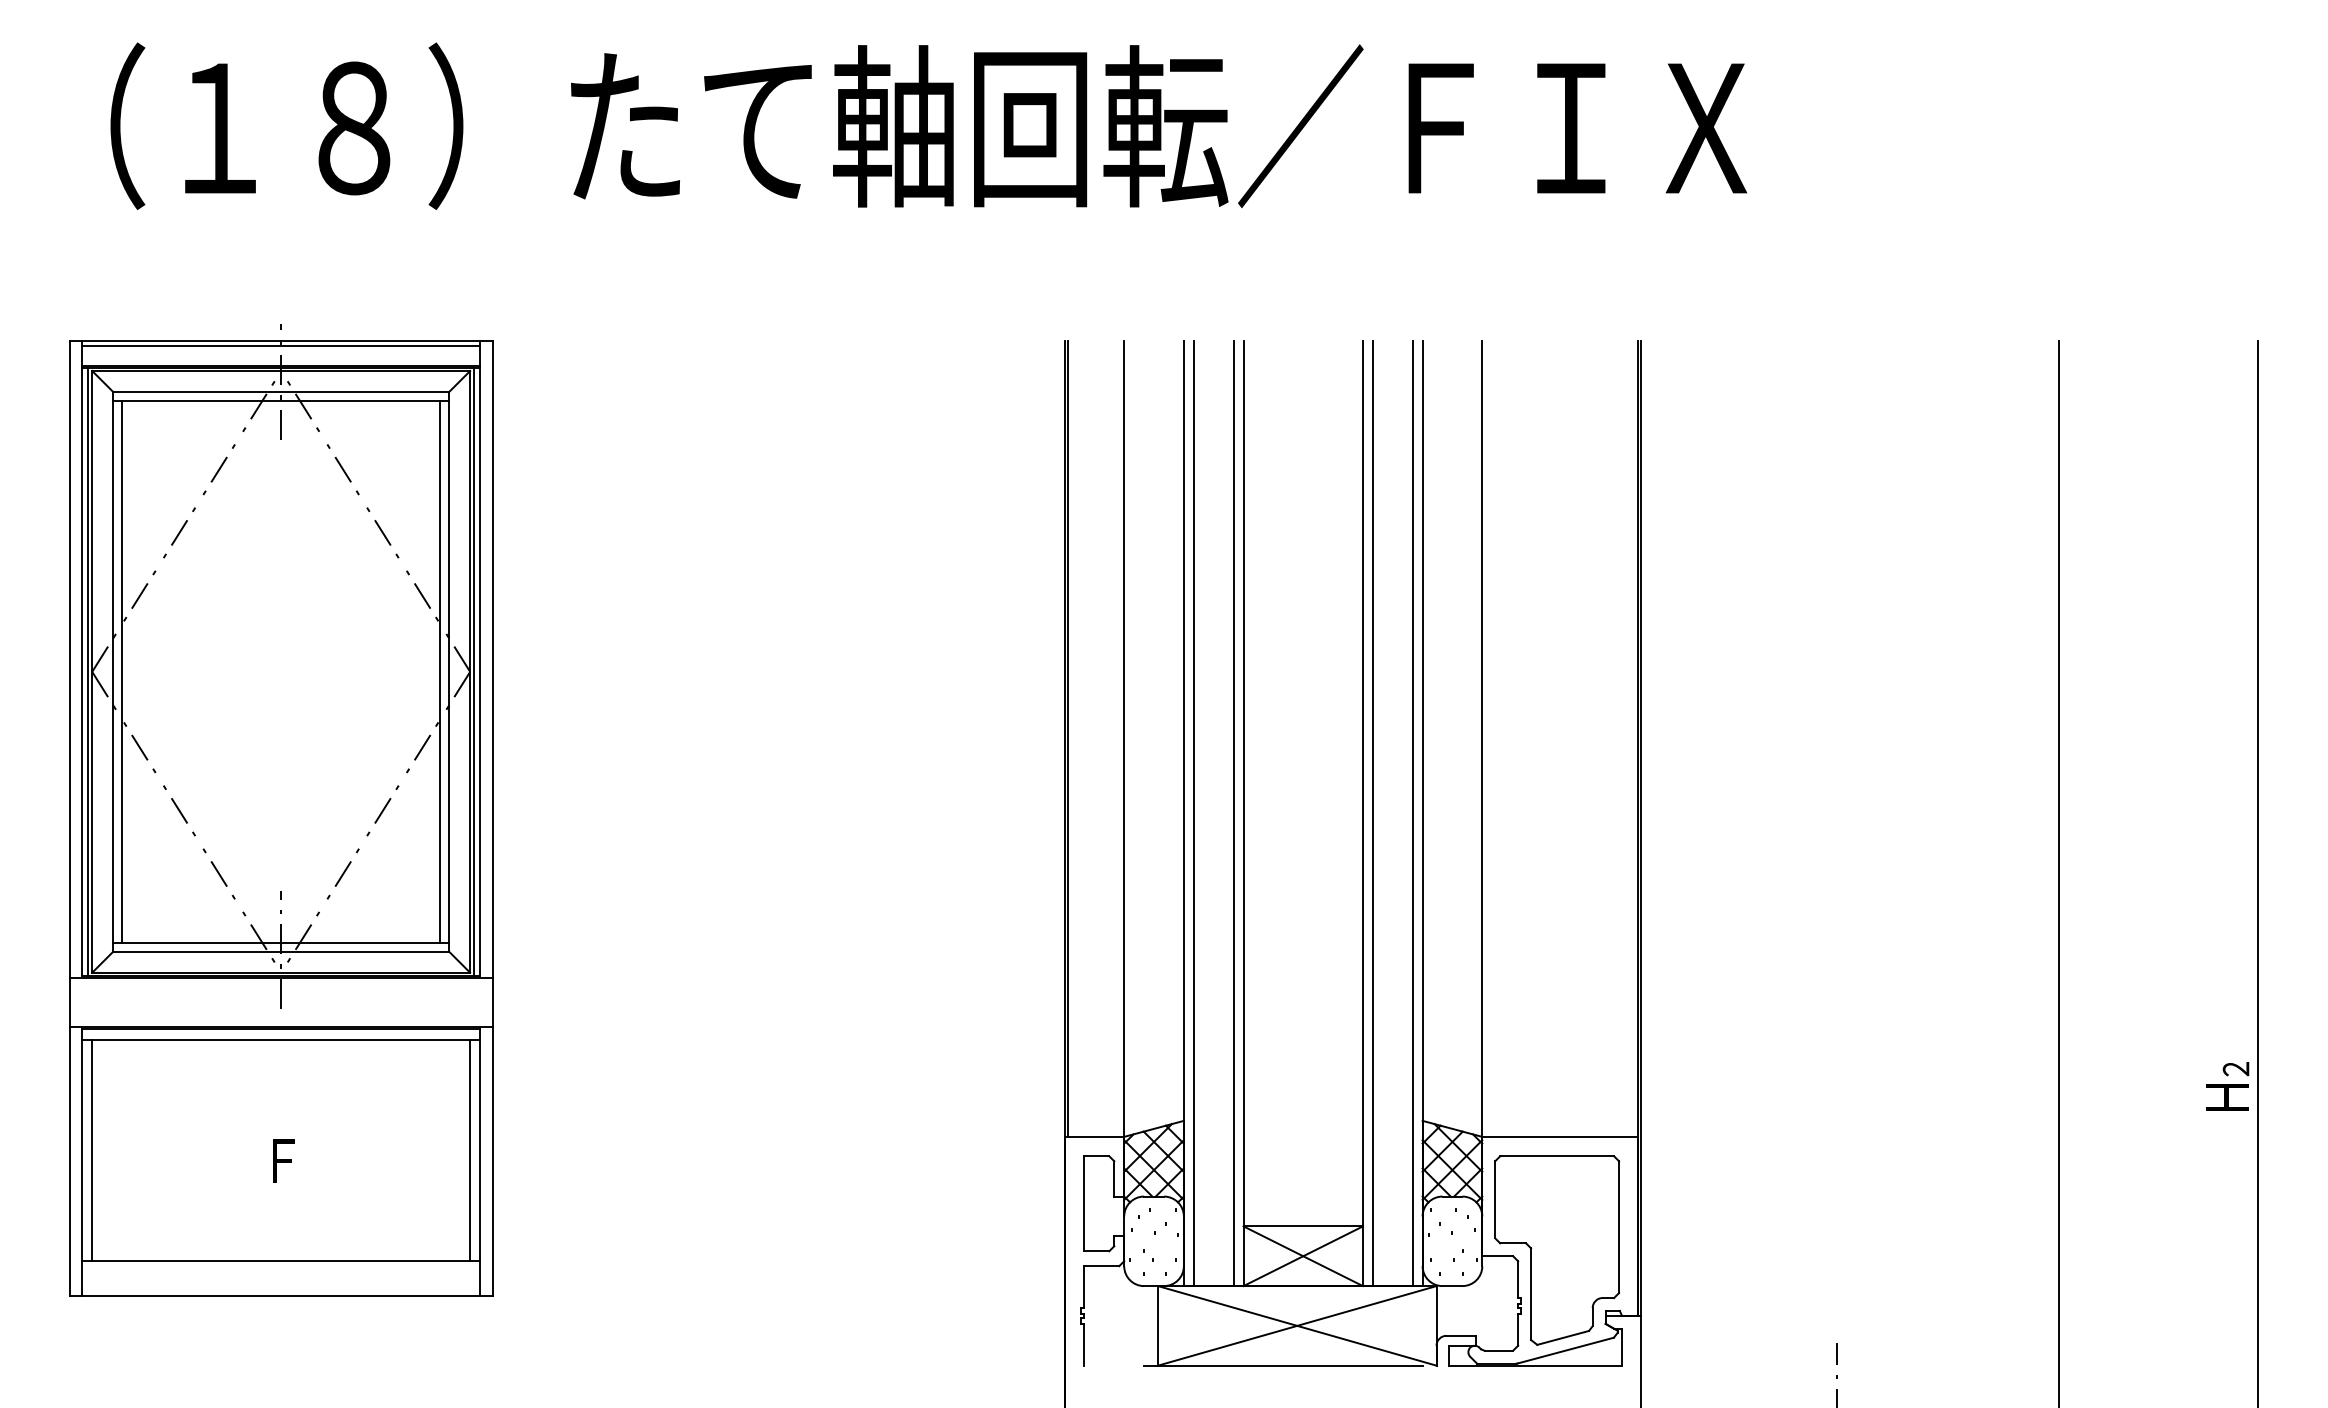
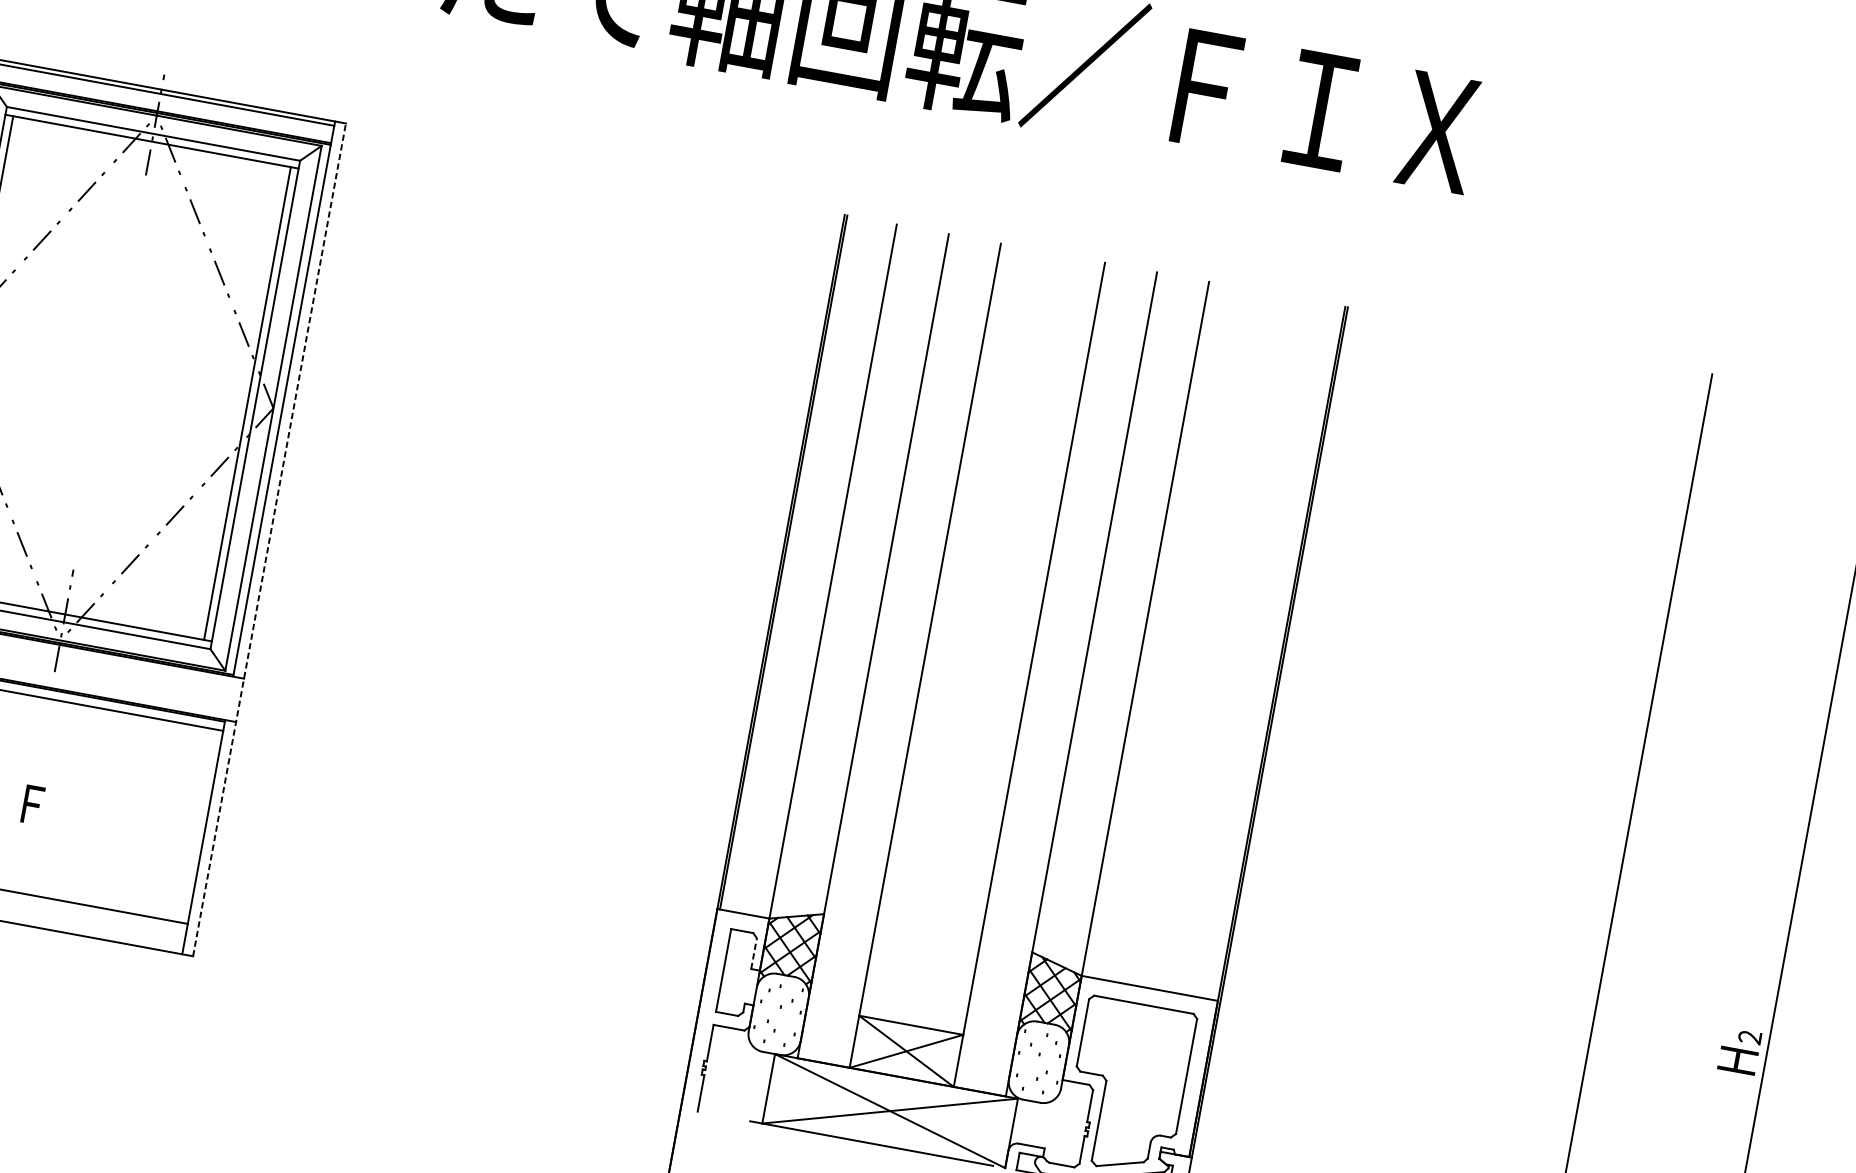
line: (474, 671) -> (277, 408), removed
line: (1193, 813) -> (881, 647), removed
line: (1233, 813) -> (916, 654), removed
line: (1372, 813) -> (1037, 676), removed
line: (1412, 813) -> (1072, 682), removed
line: (492, 818) -> (269, 539), solid -> dashed
line: (470, 1150) -> (197, 825), removed
line: (1114, 1178) -> (754, 953), solid -> dashed

